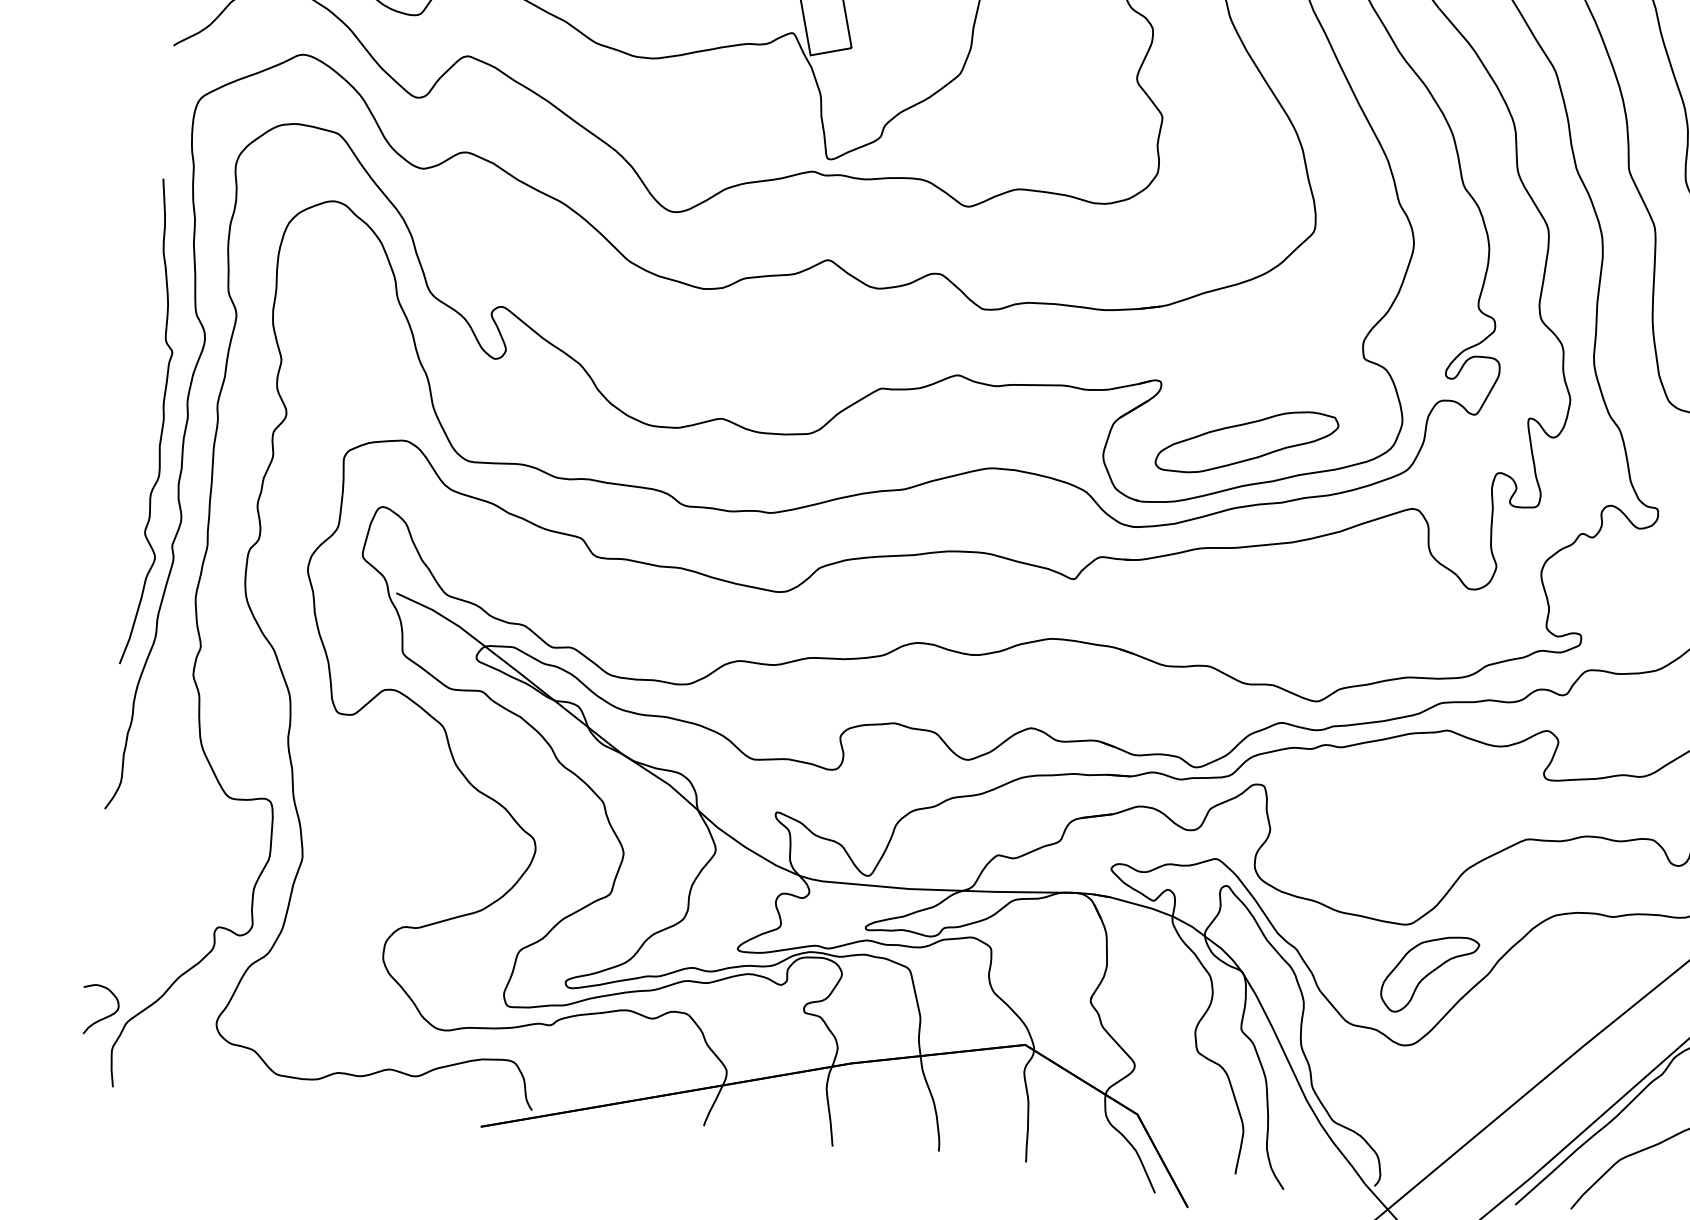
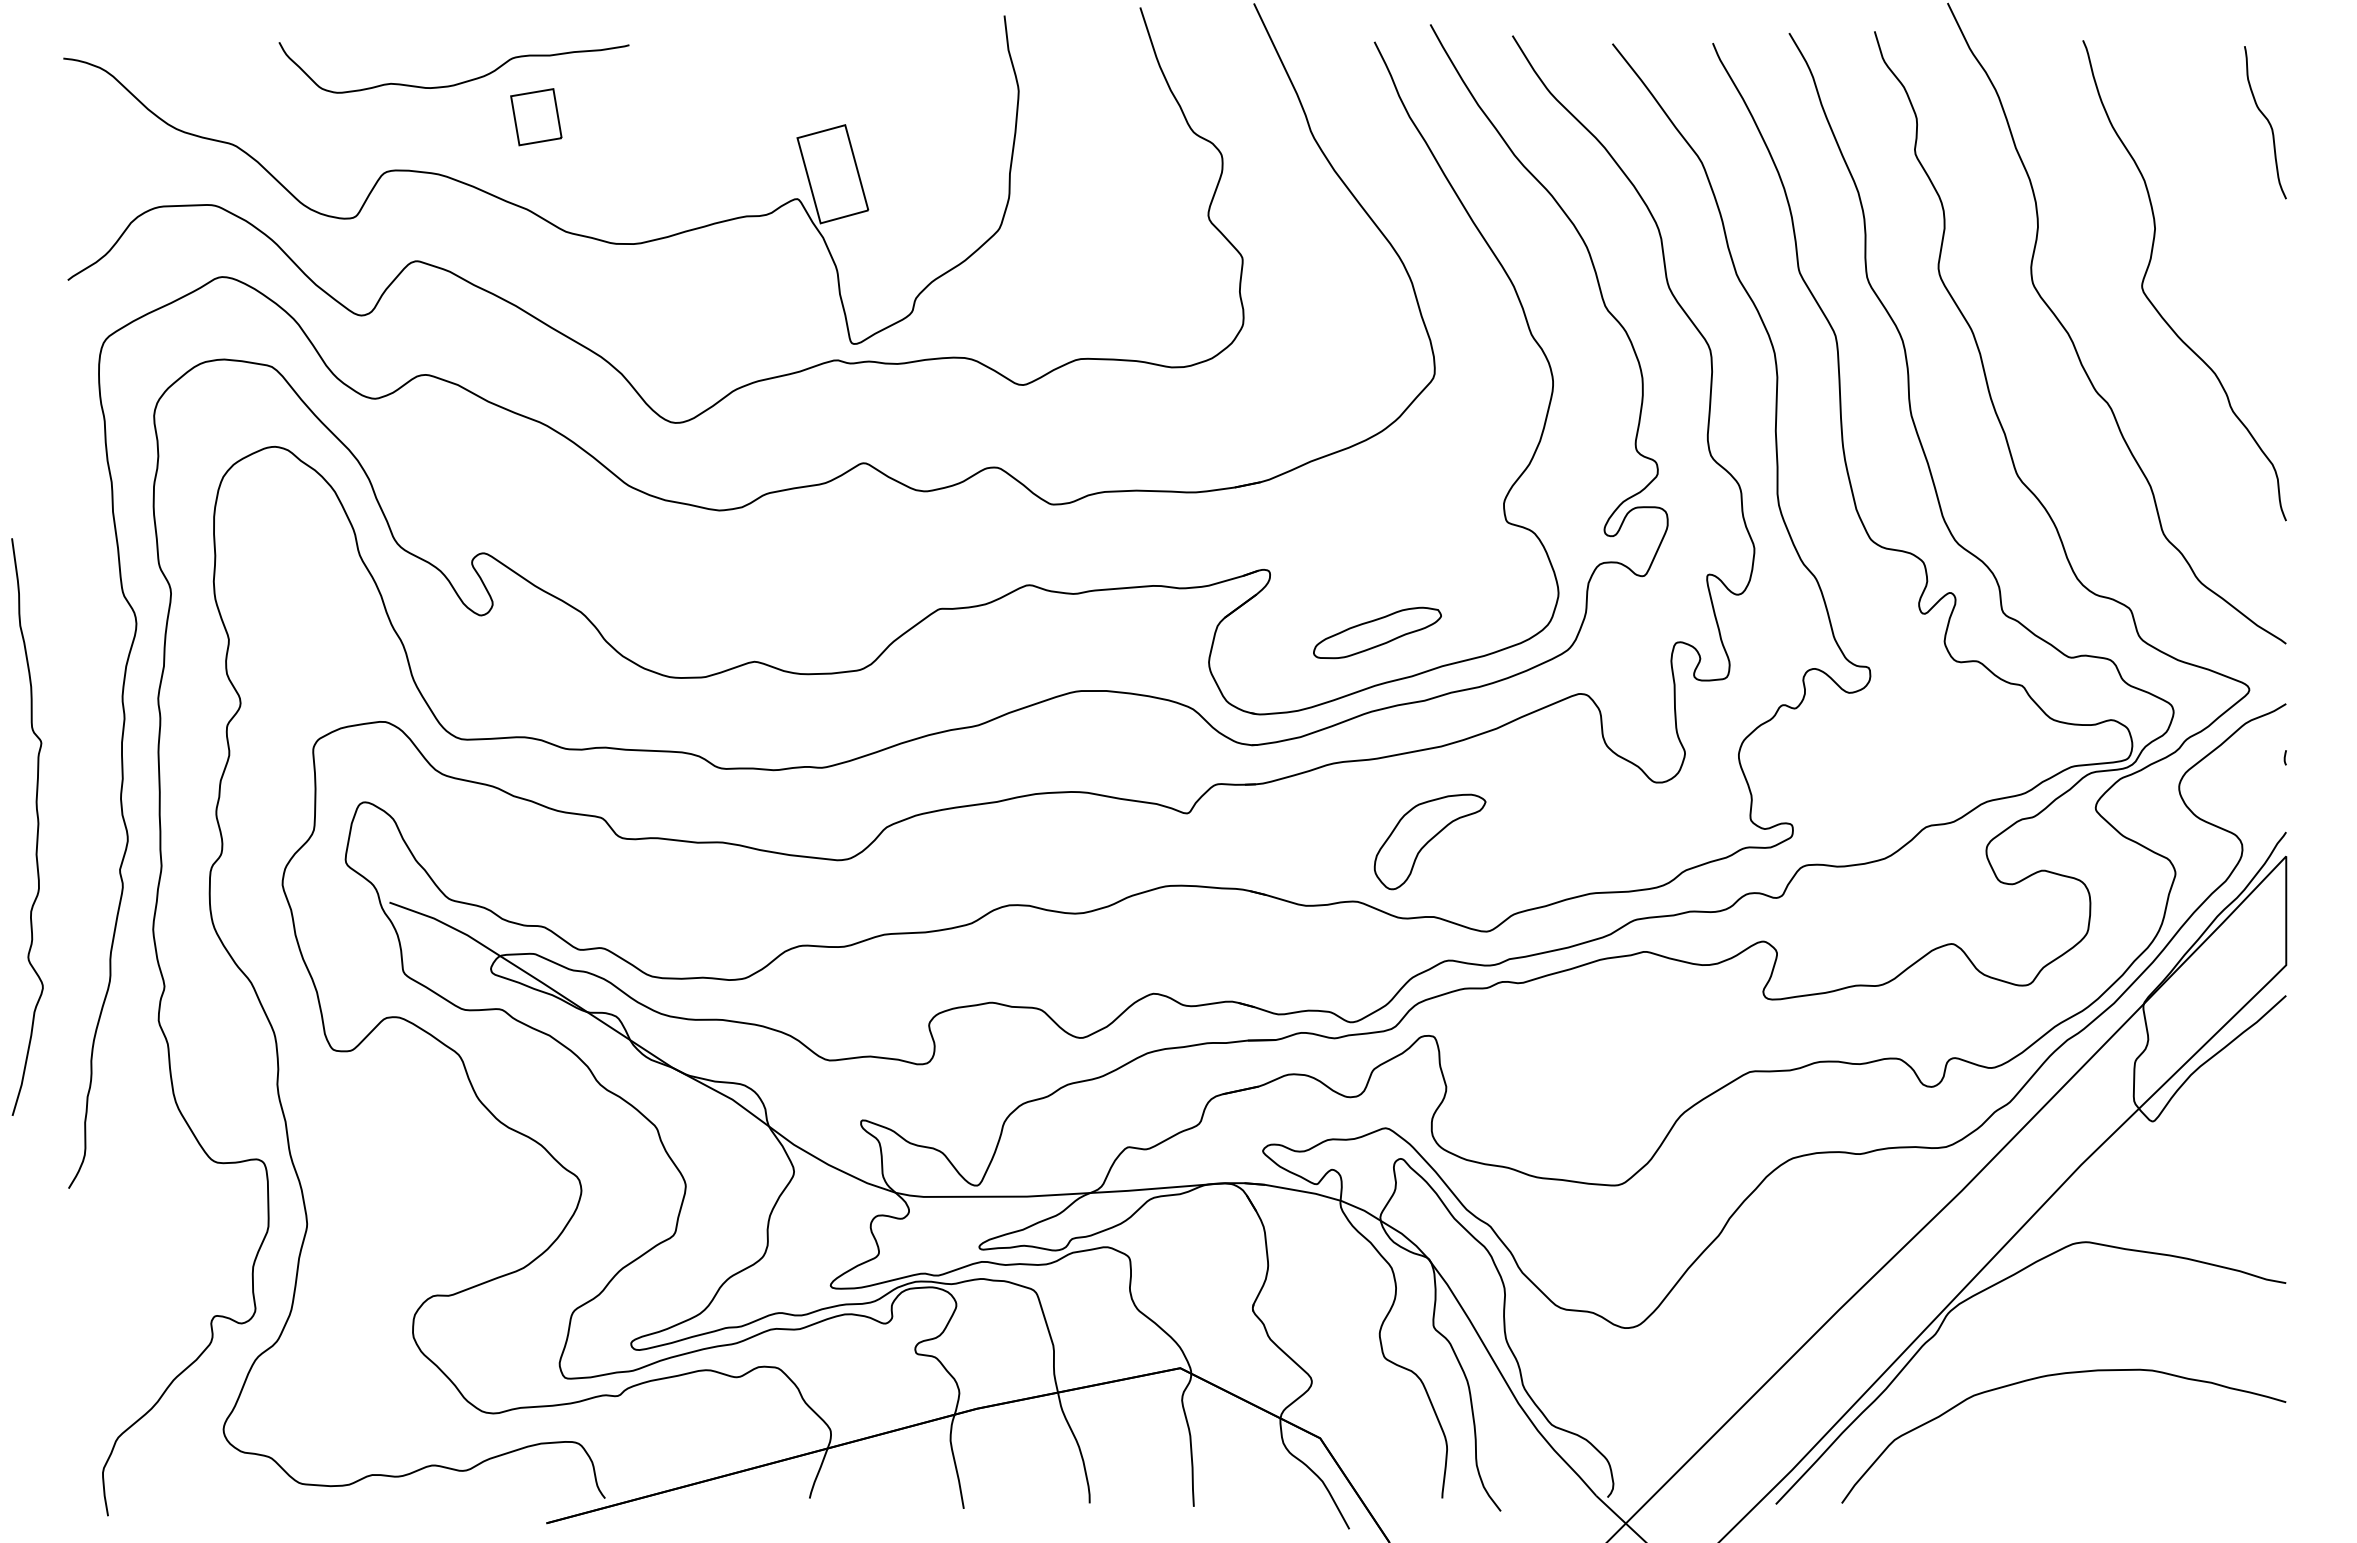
curve: (162, 422) -> (37, 826), moved
part: (1247, 441) -> (1377, 632), size x0.6
part: (1429, 974) -> (1429, 841), moved
curve: (104, 1017) -> (90, 1434), removed

